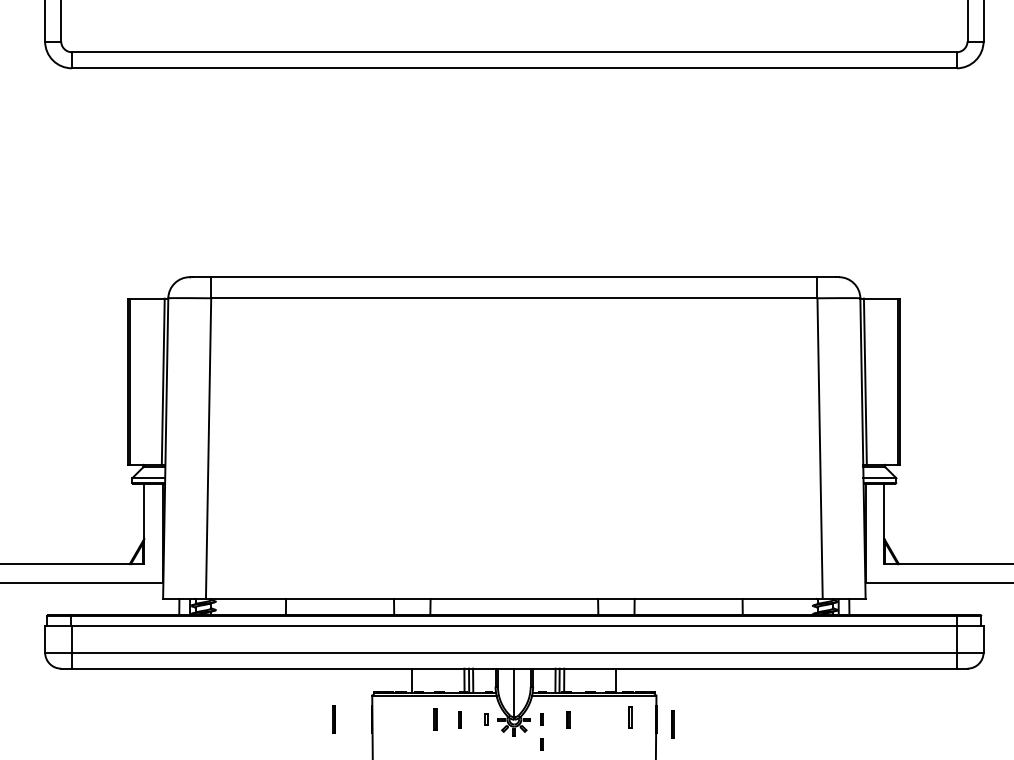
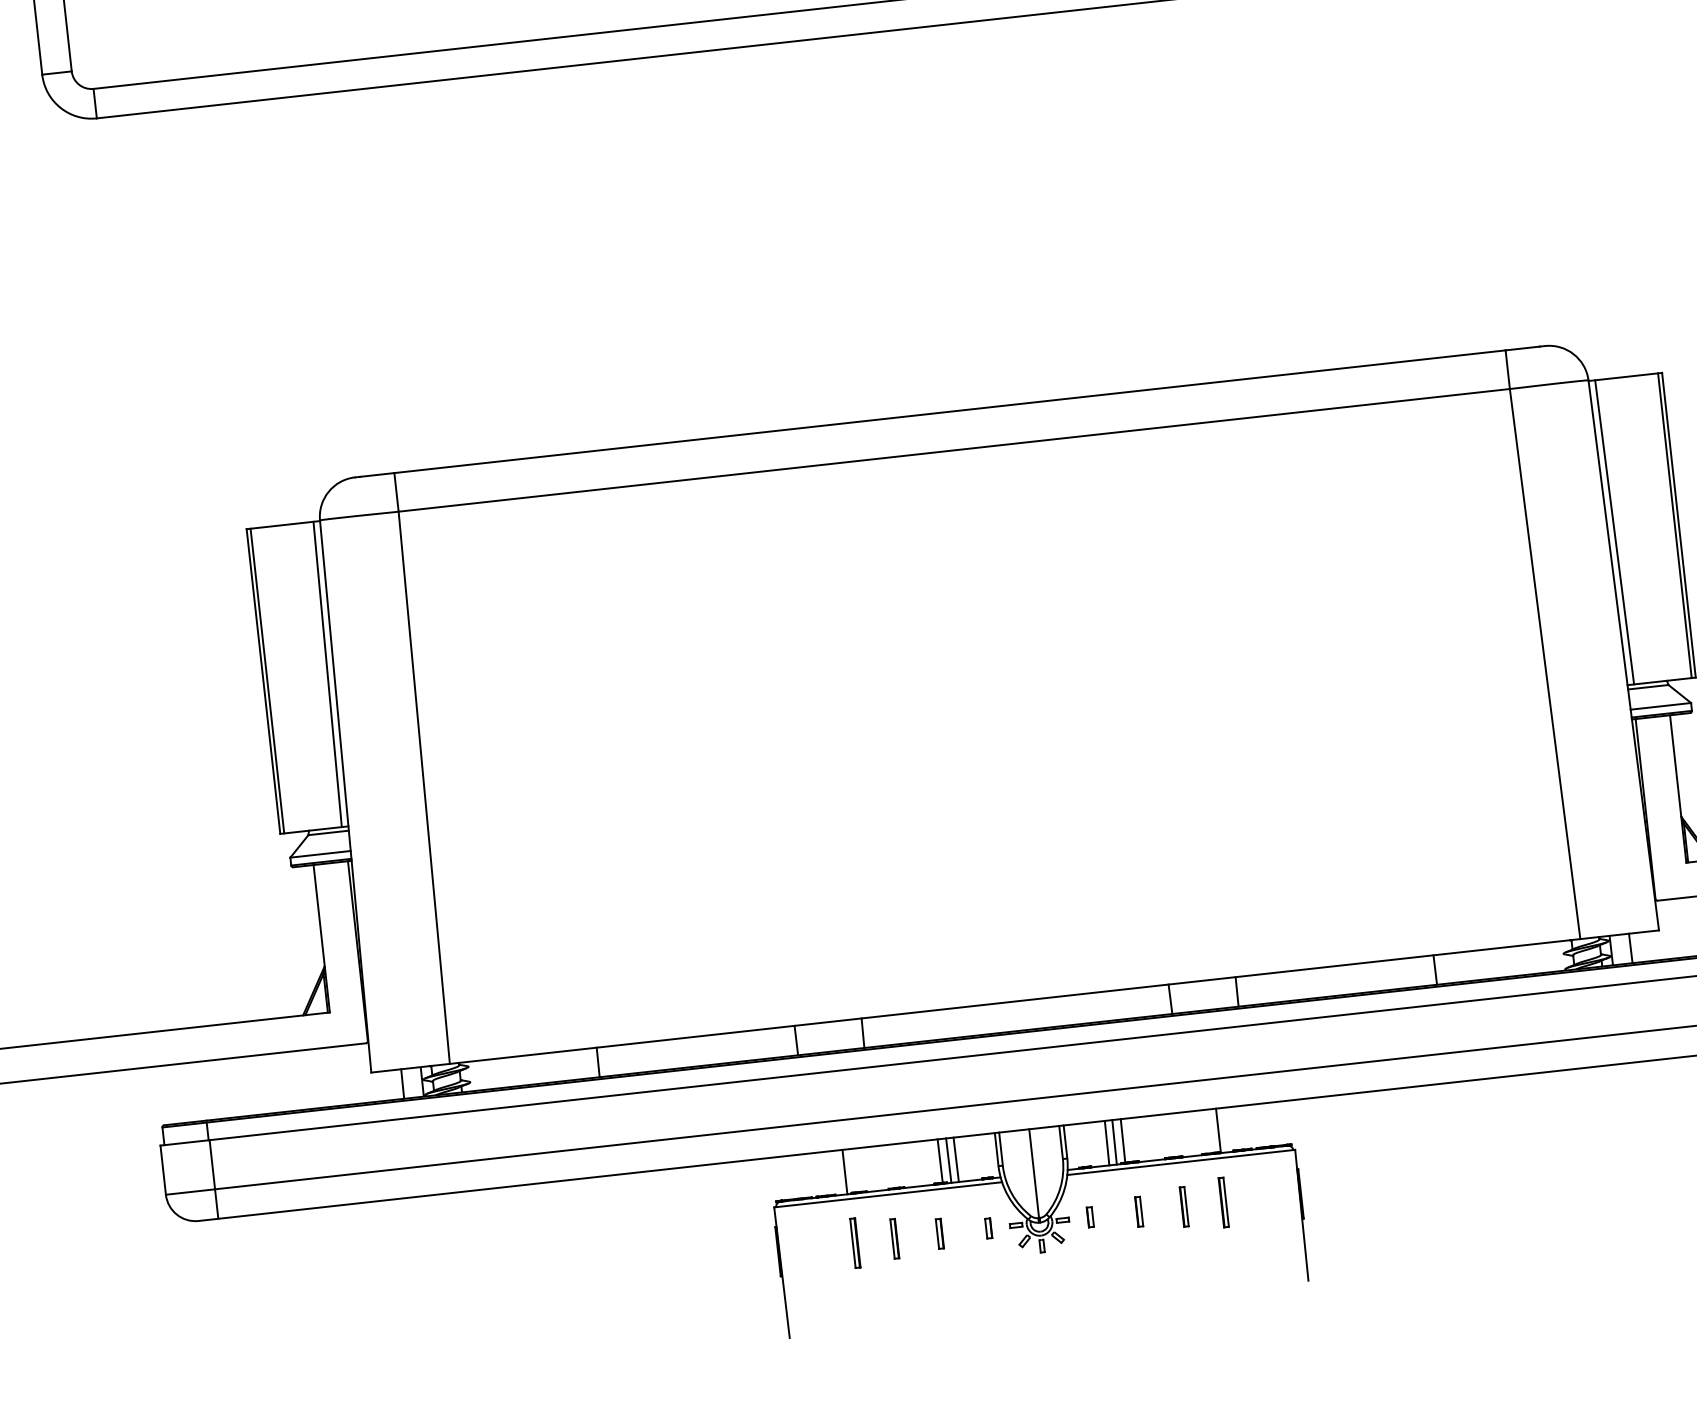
line: (629, 717) -> (1182, 1206), moved
line: (333, 719) -> (854, 1242), moved
line: (672, 724) -> (1223, 1202), moved
part: (541, 744) -> (1094, 1262), removed

